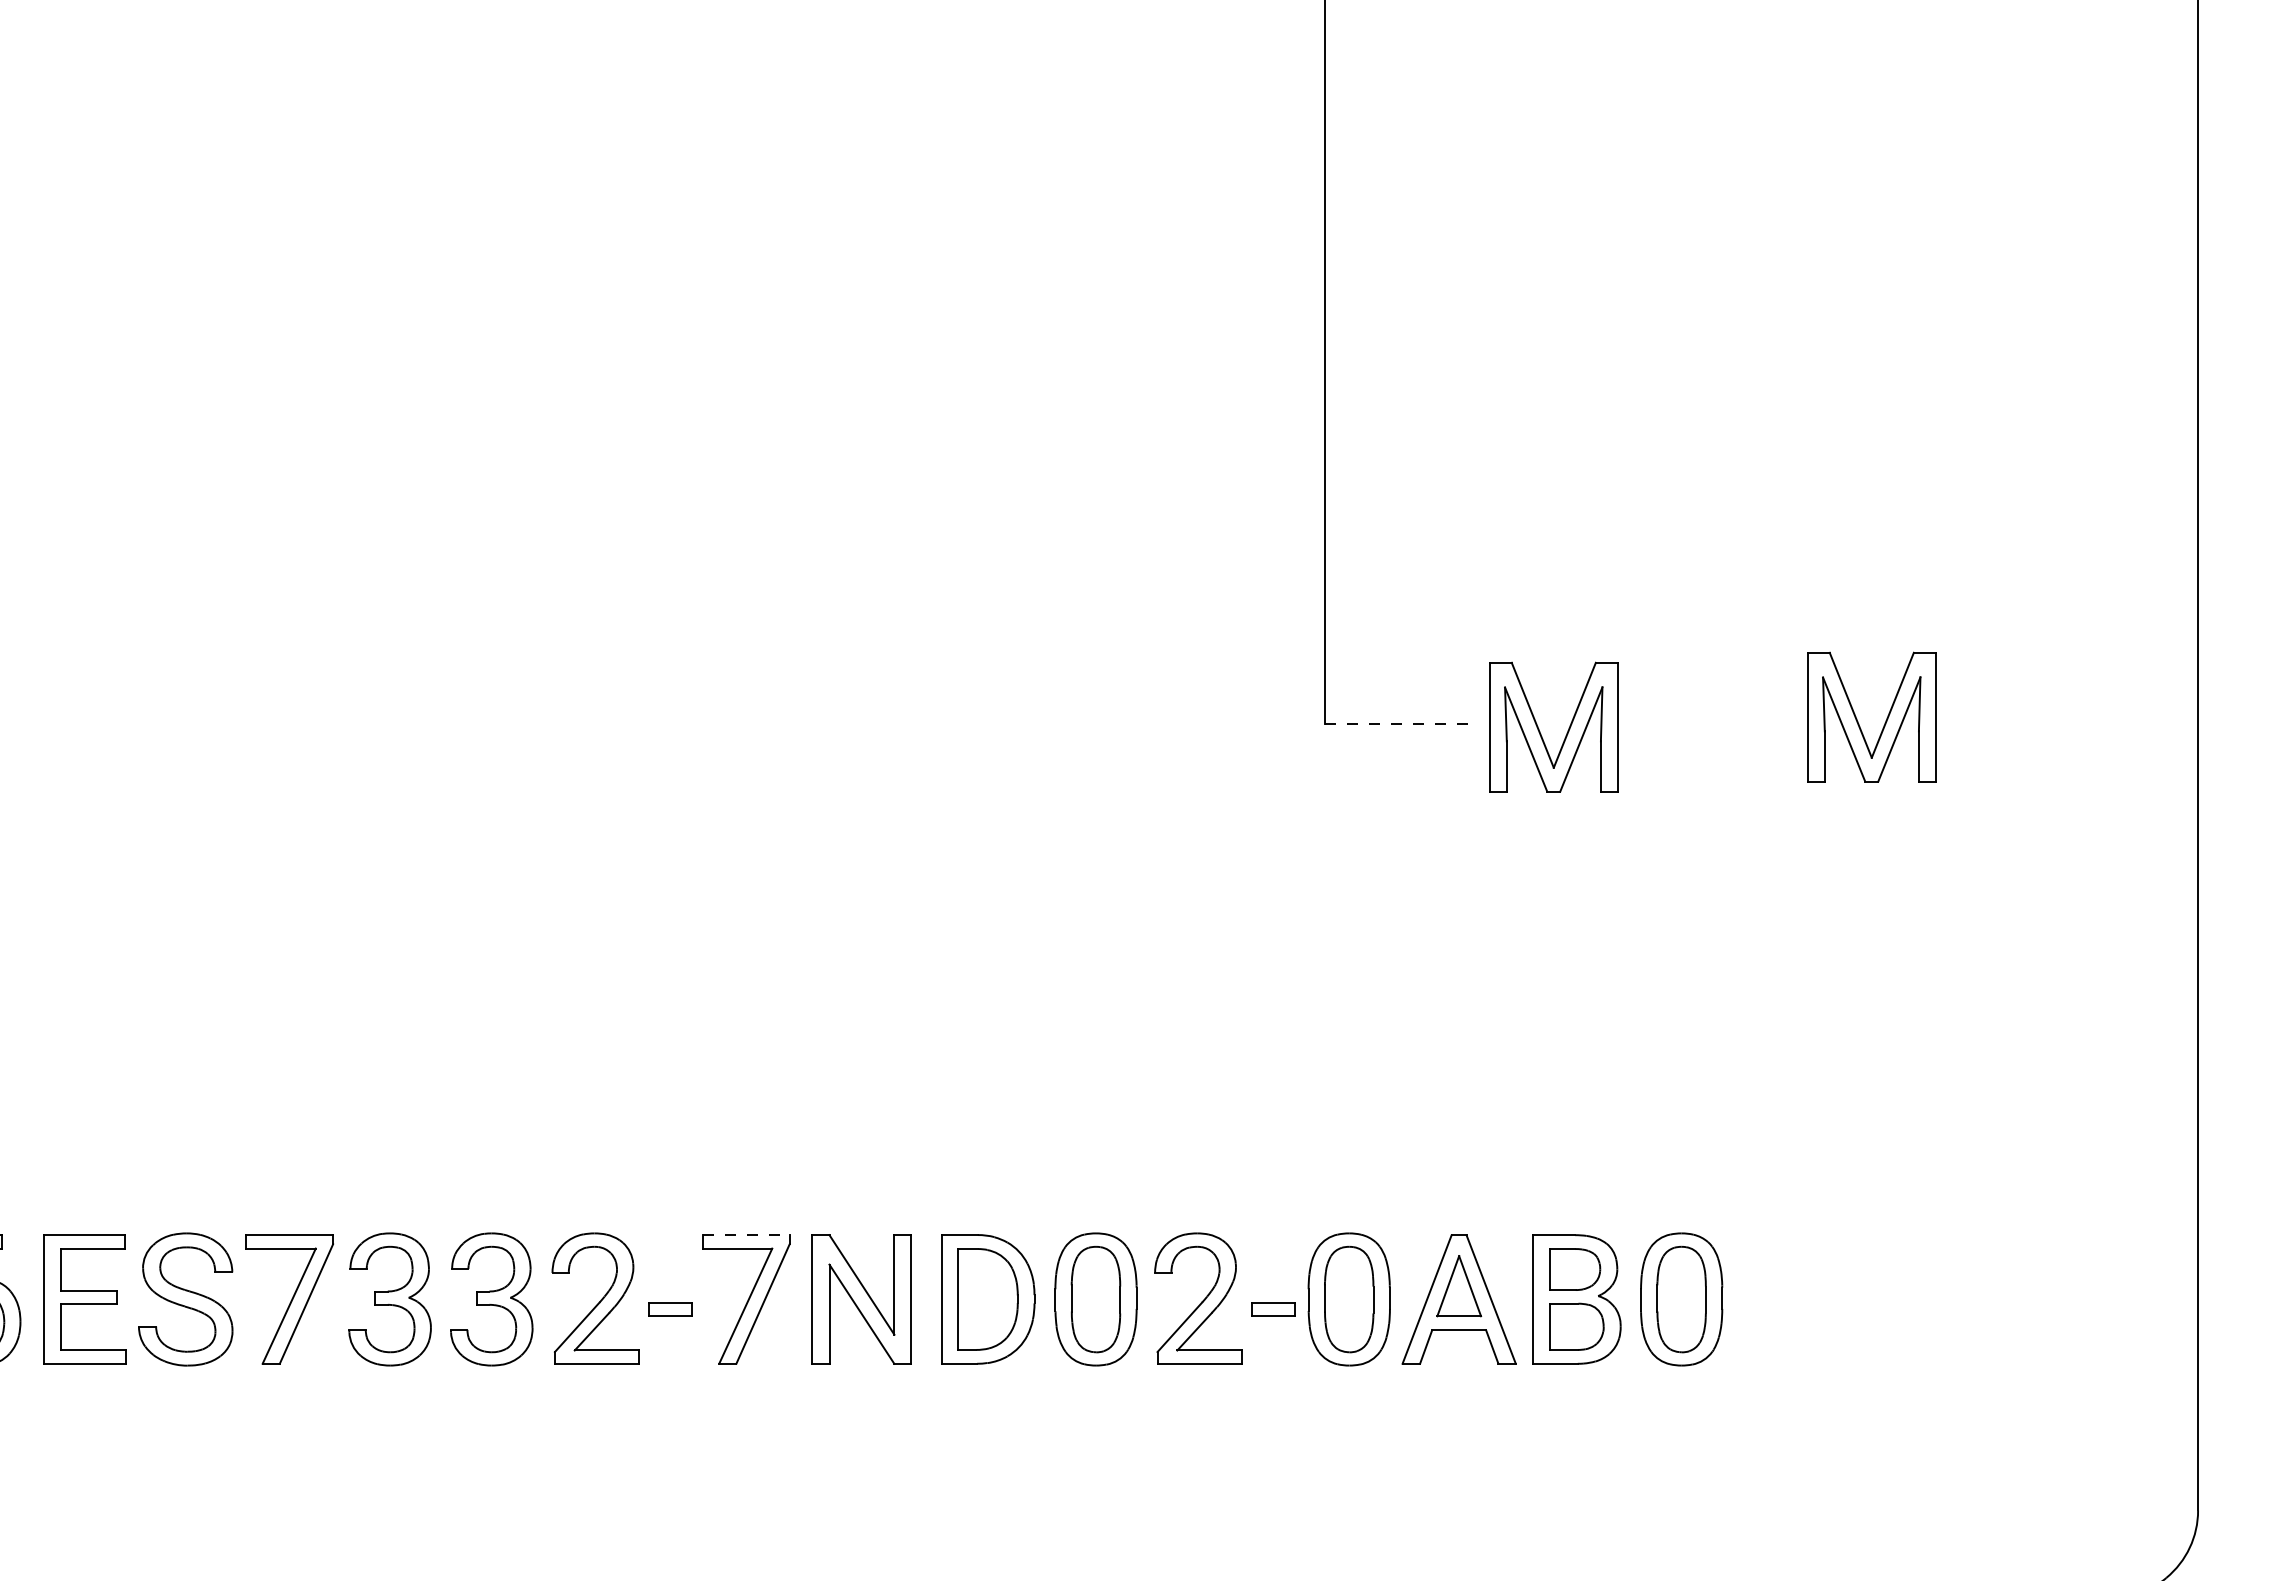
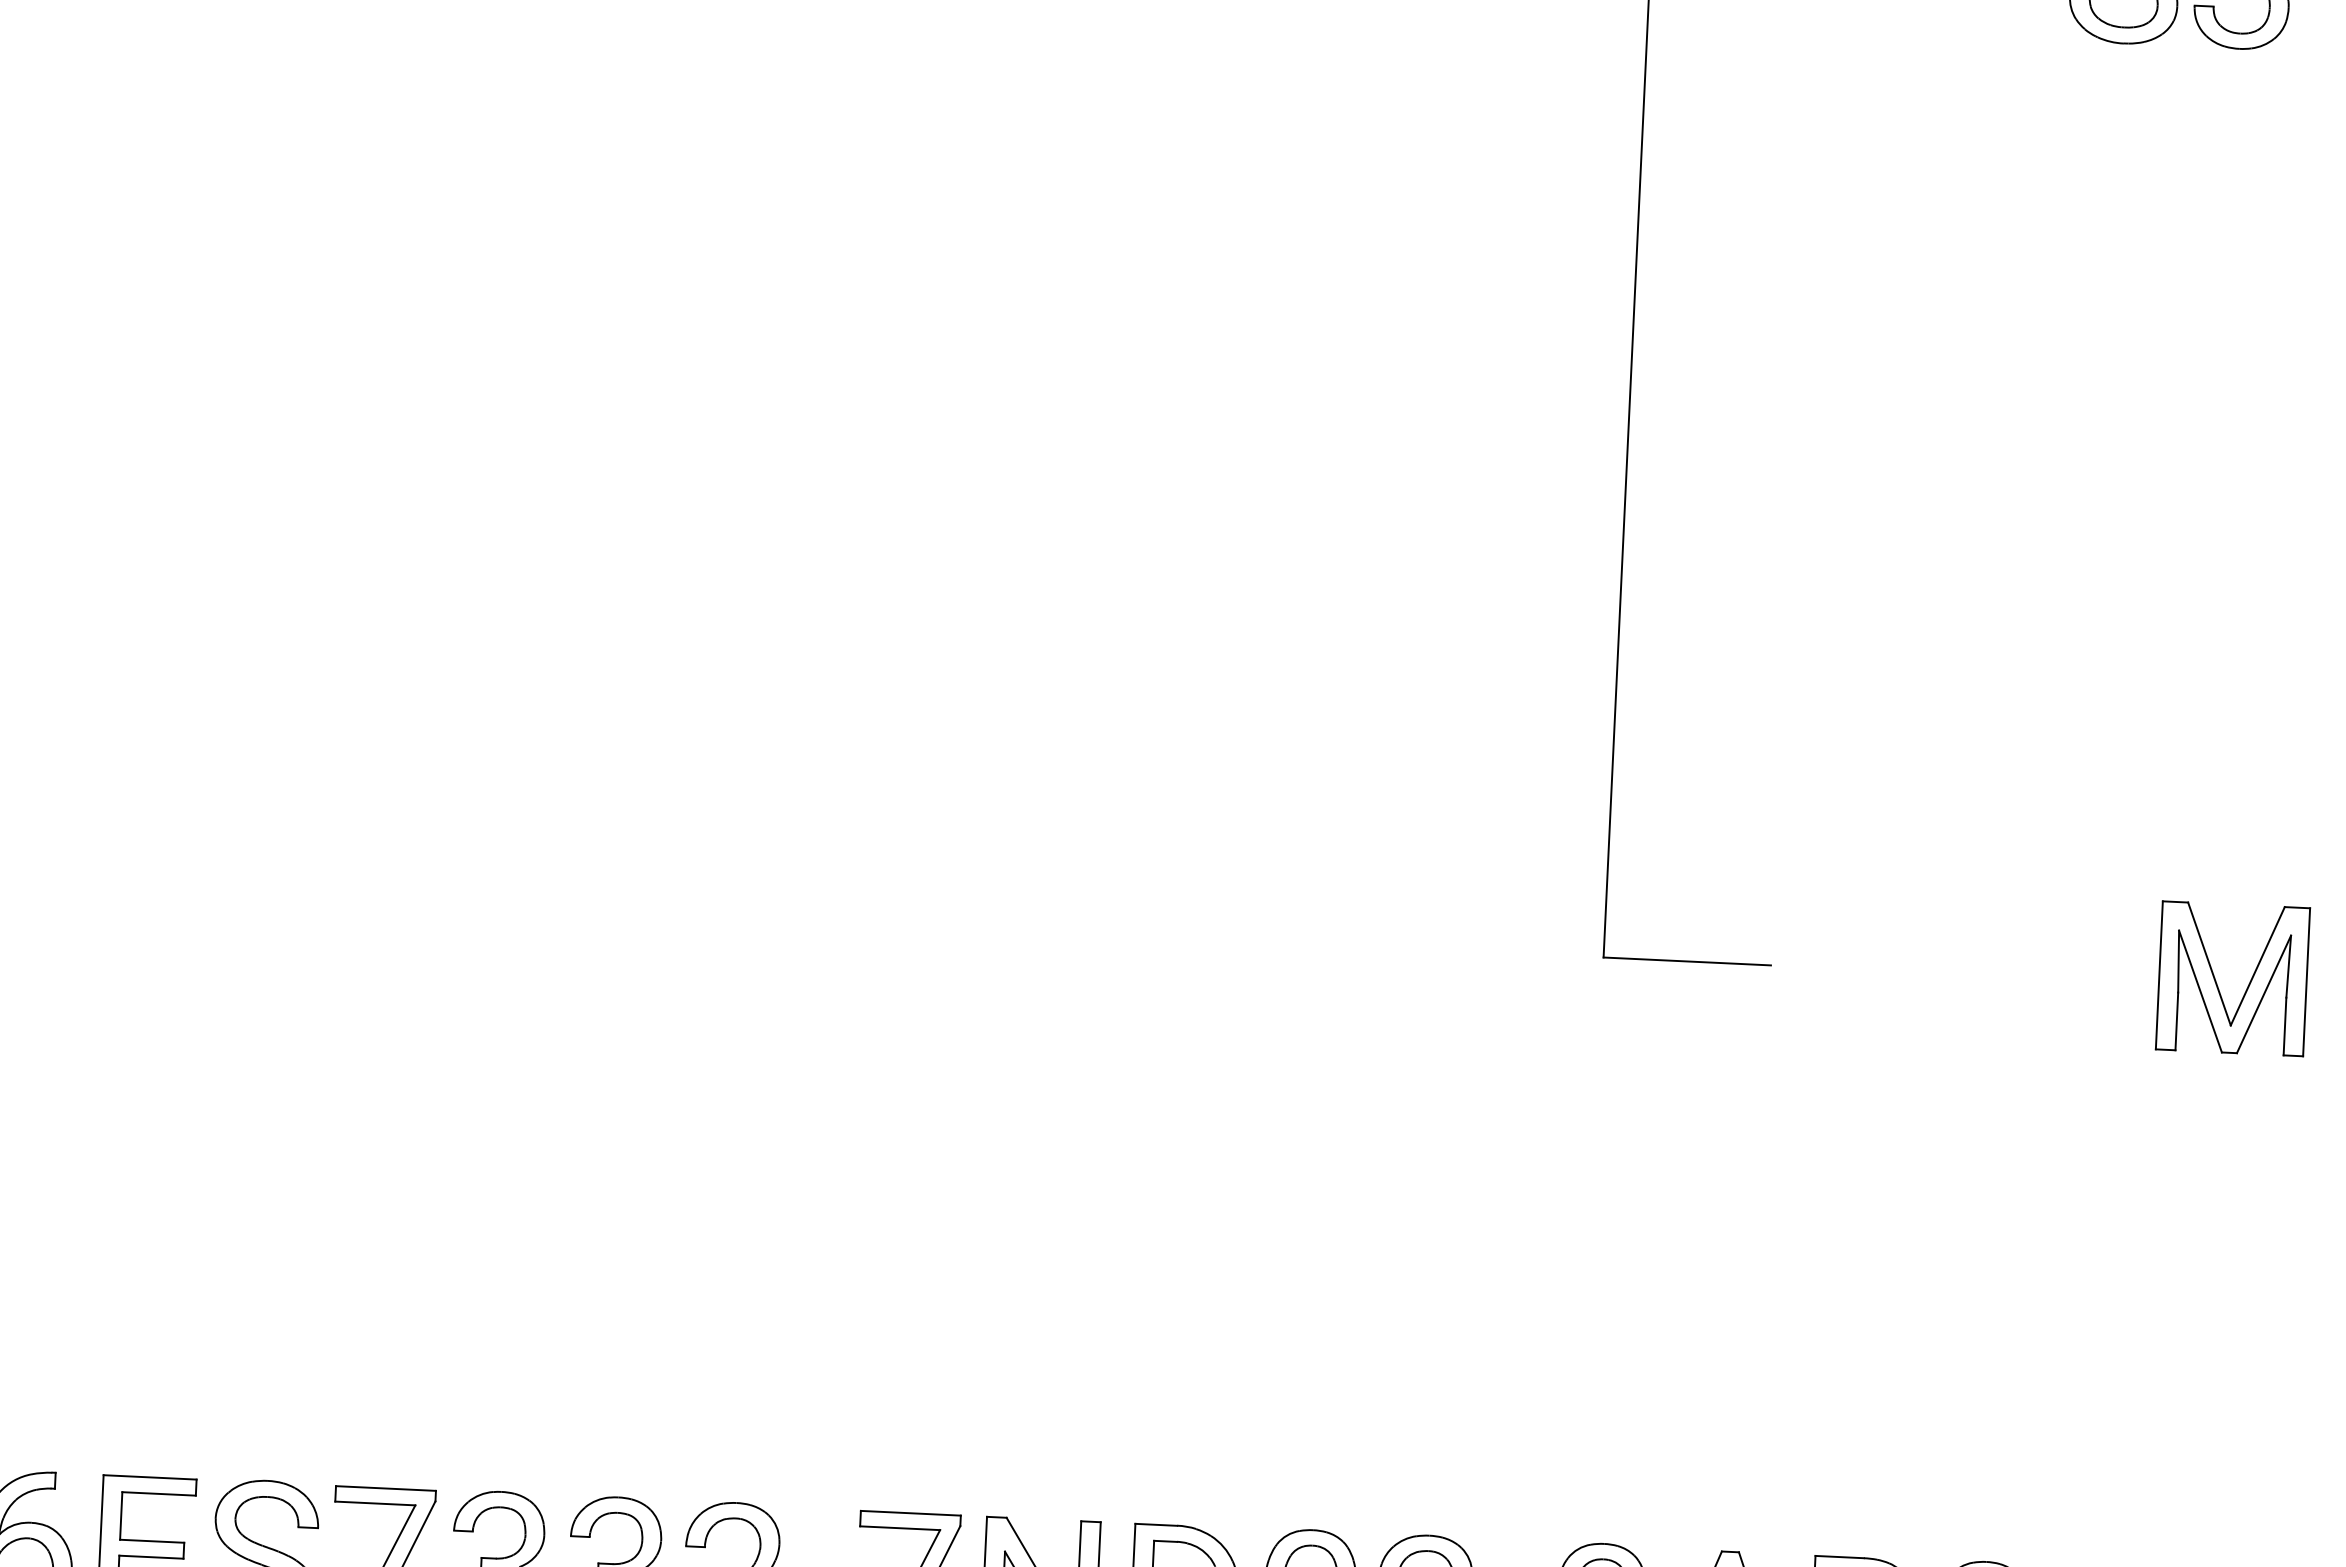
line: (1397, 724) -> (1687, 961), dashed -> solid
part: (1541, 733) -> (1852, 979), removed
line: (746, 1235) -> (911, 1513), dashed -> solid

